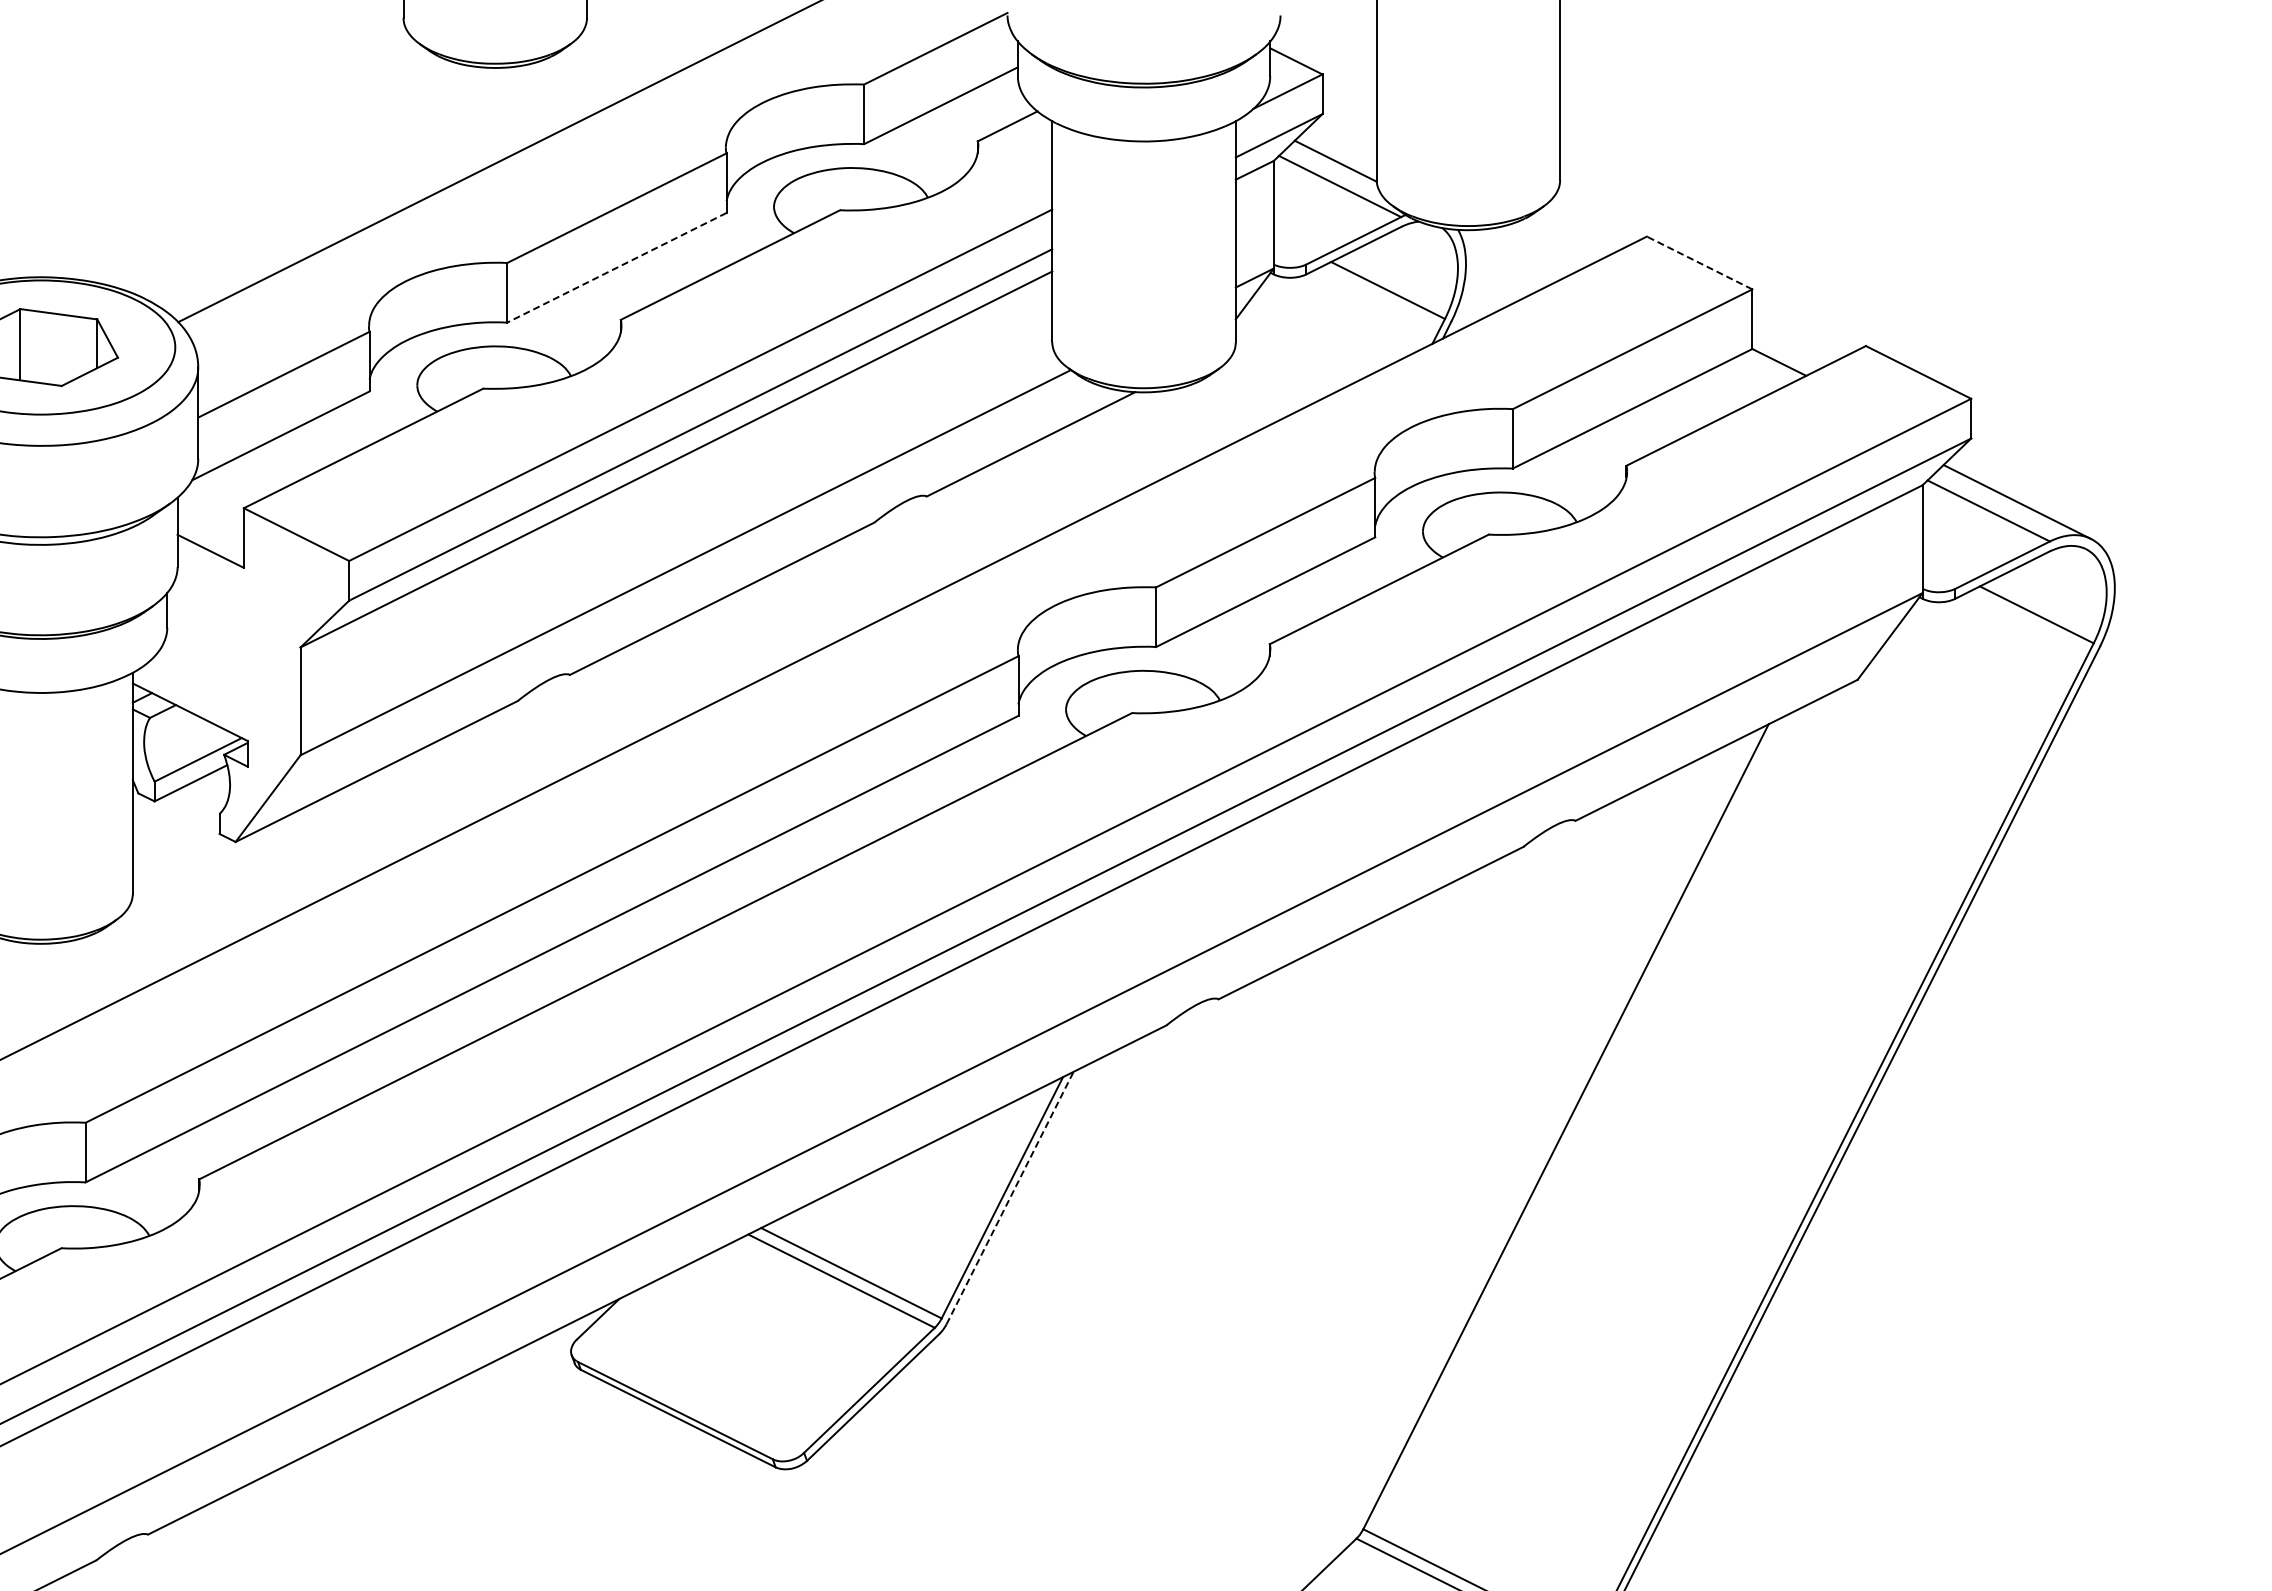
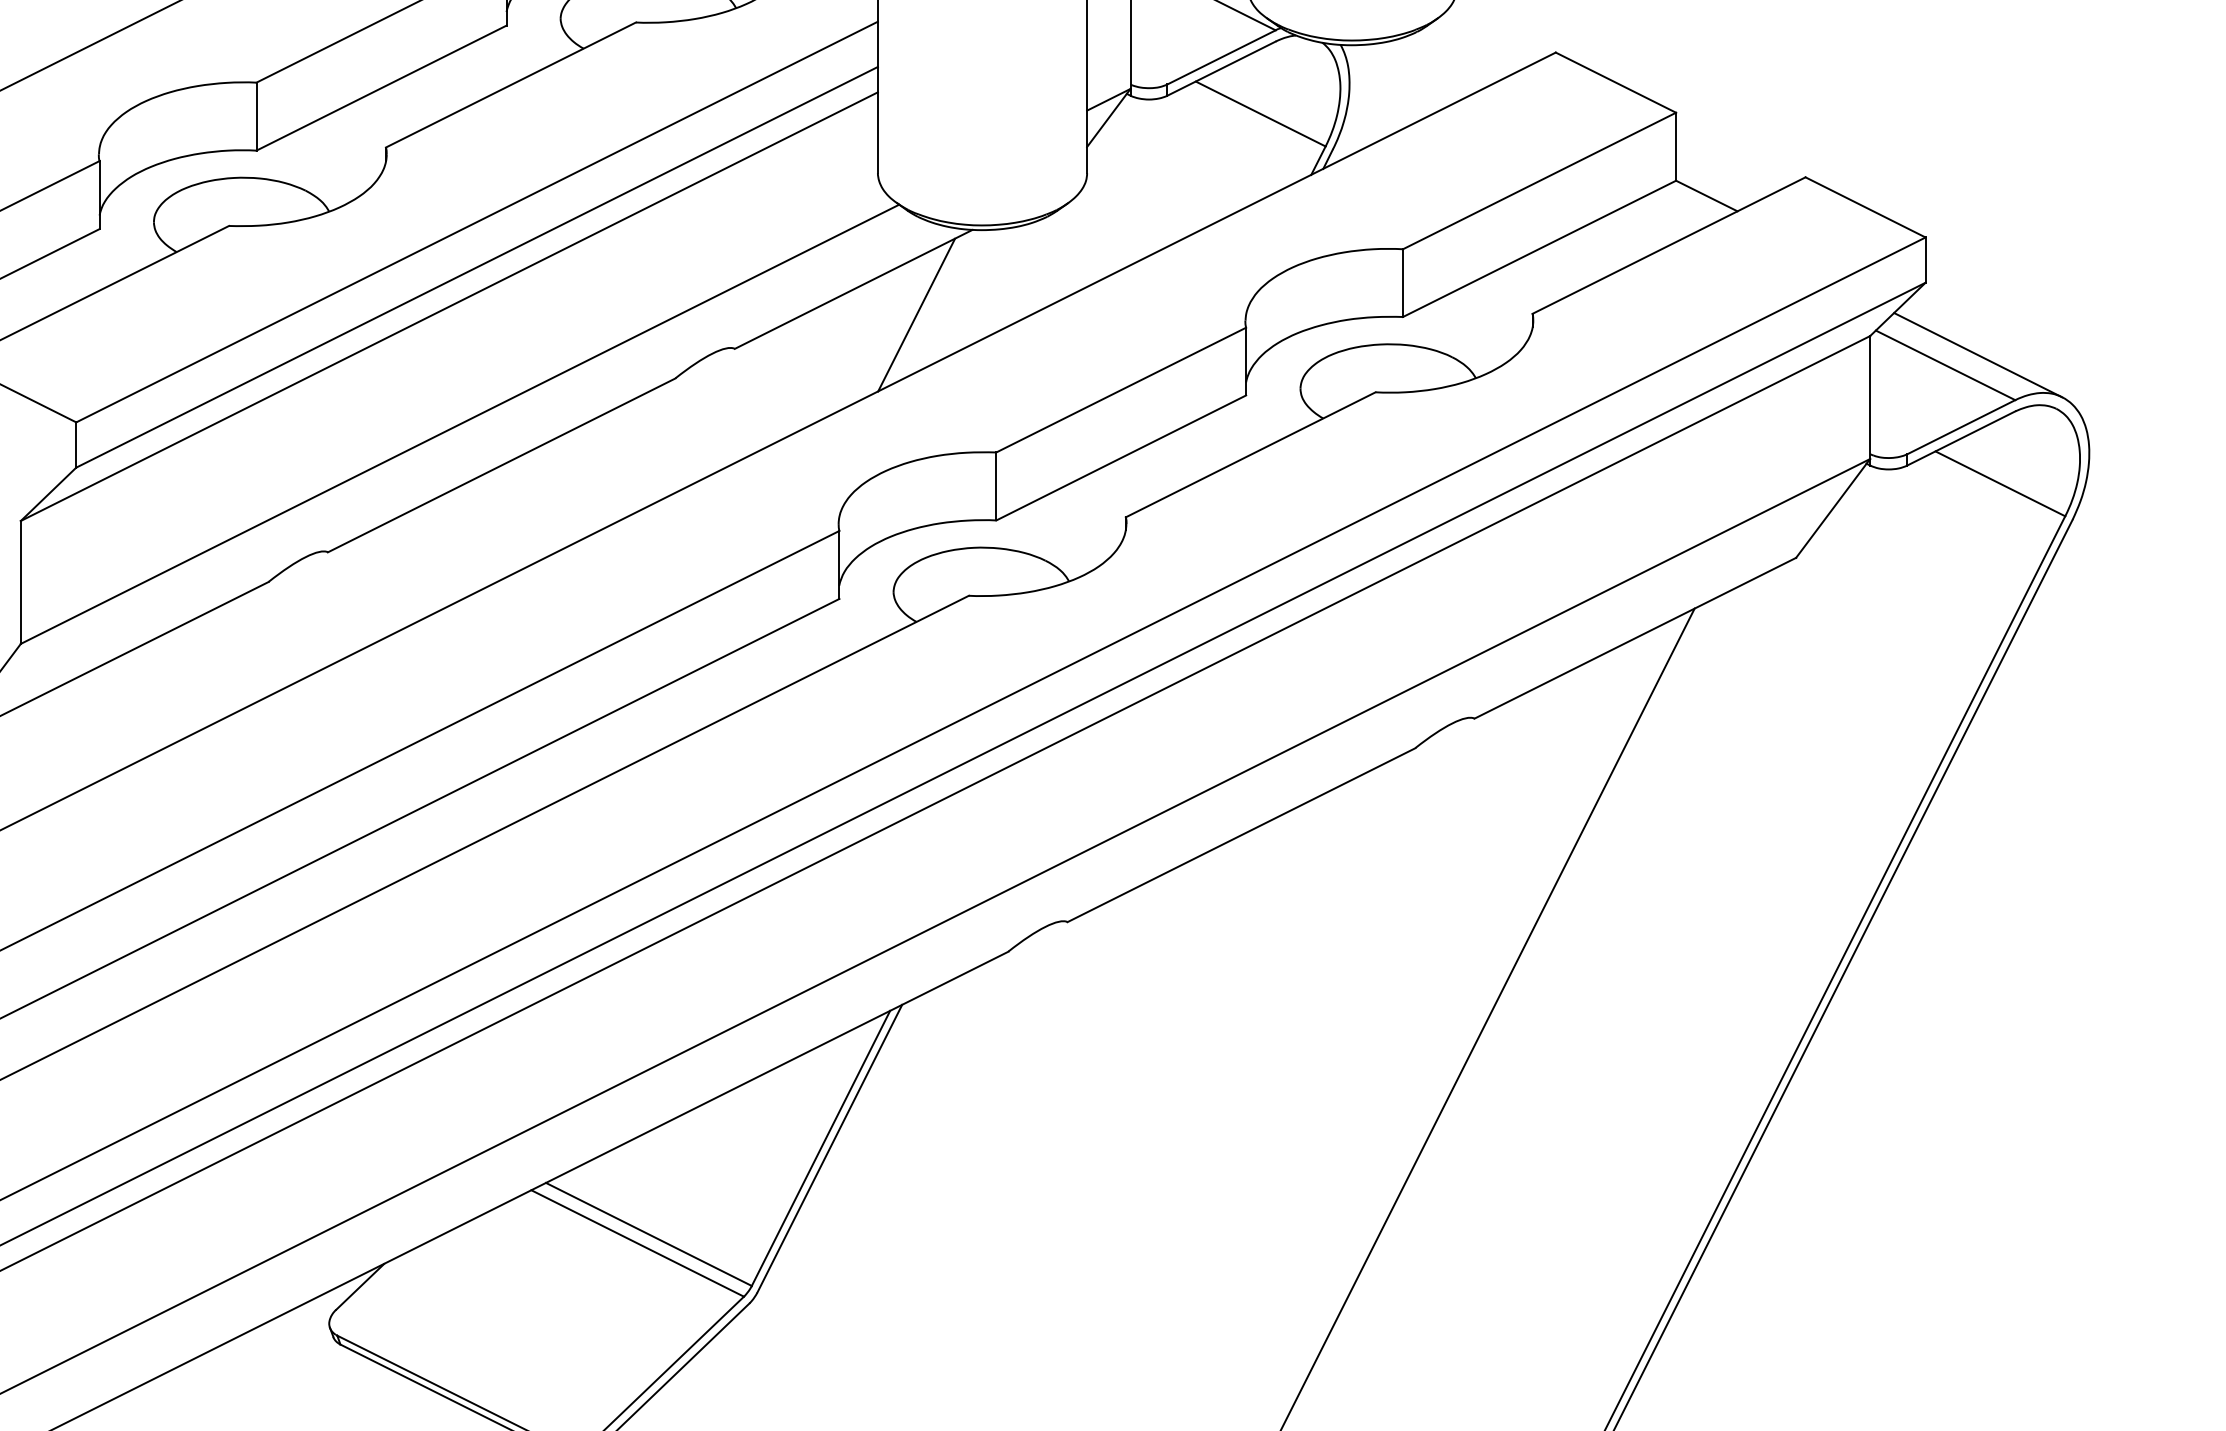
line: (1699, 263) -> (1615, 83), dashed -> solid
line: (616, 267) -> (381, 87), dashed -> solid
line: (1085, 466) -> (915, 314), added
line: (1010, 1197) -> (830, 1148), dashed -> solid

